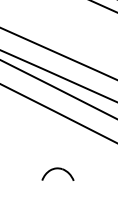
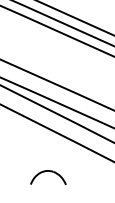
part: (58, 173) -> (48, 176), size x1.4

